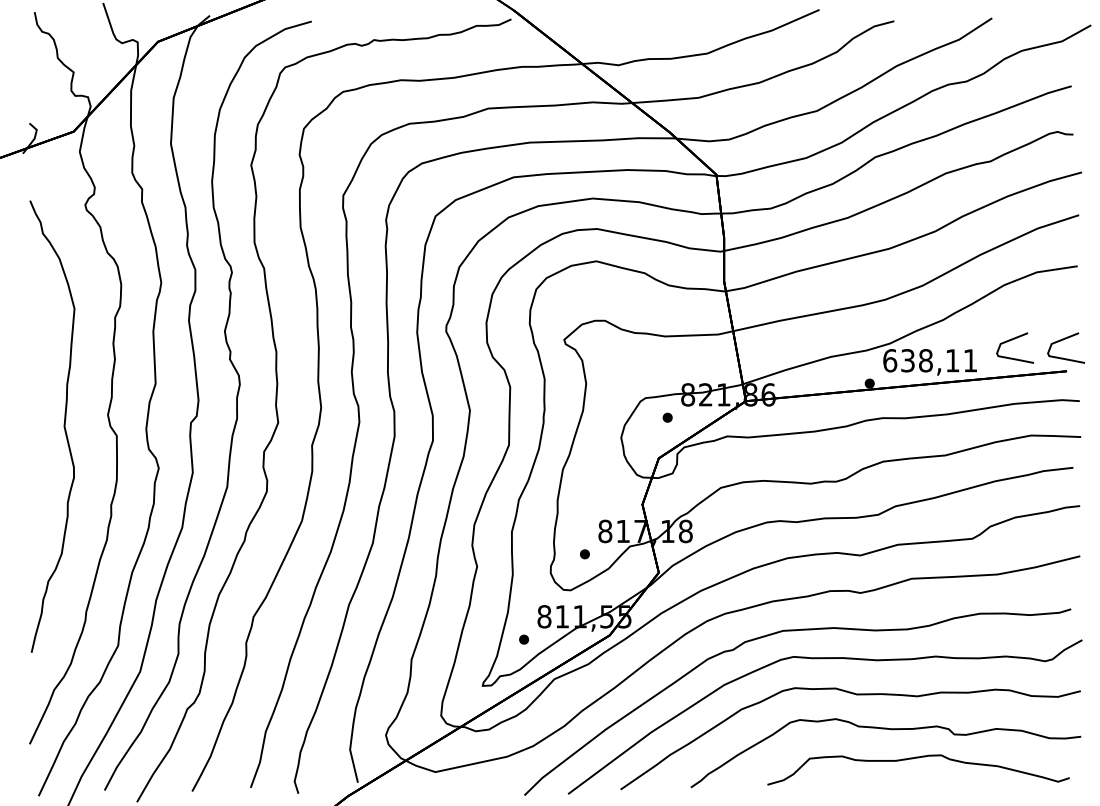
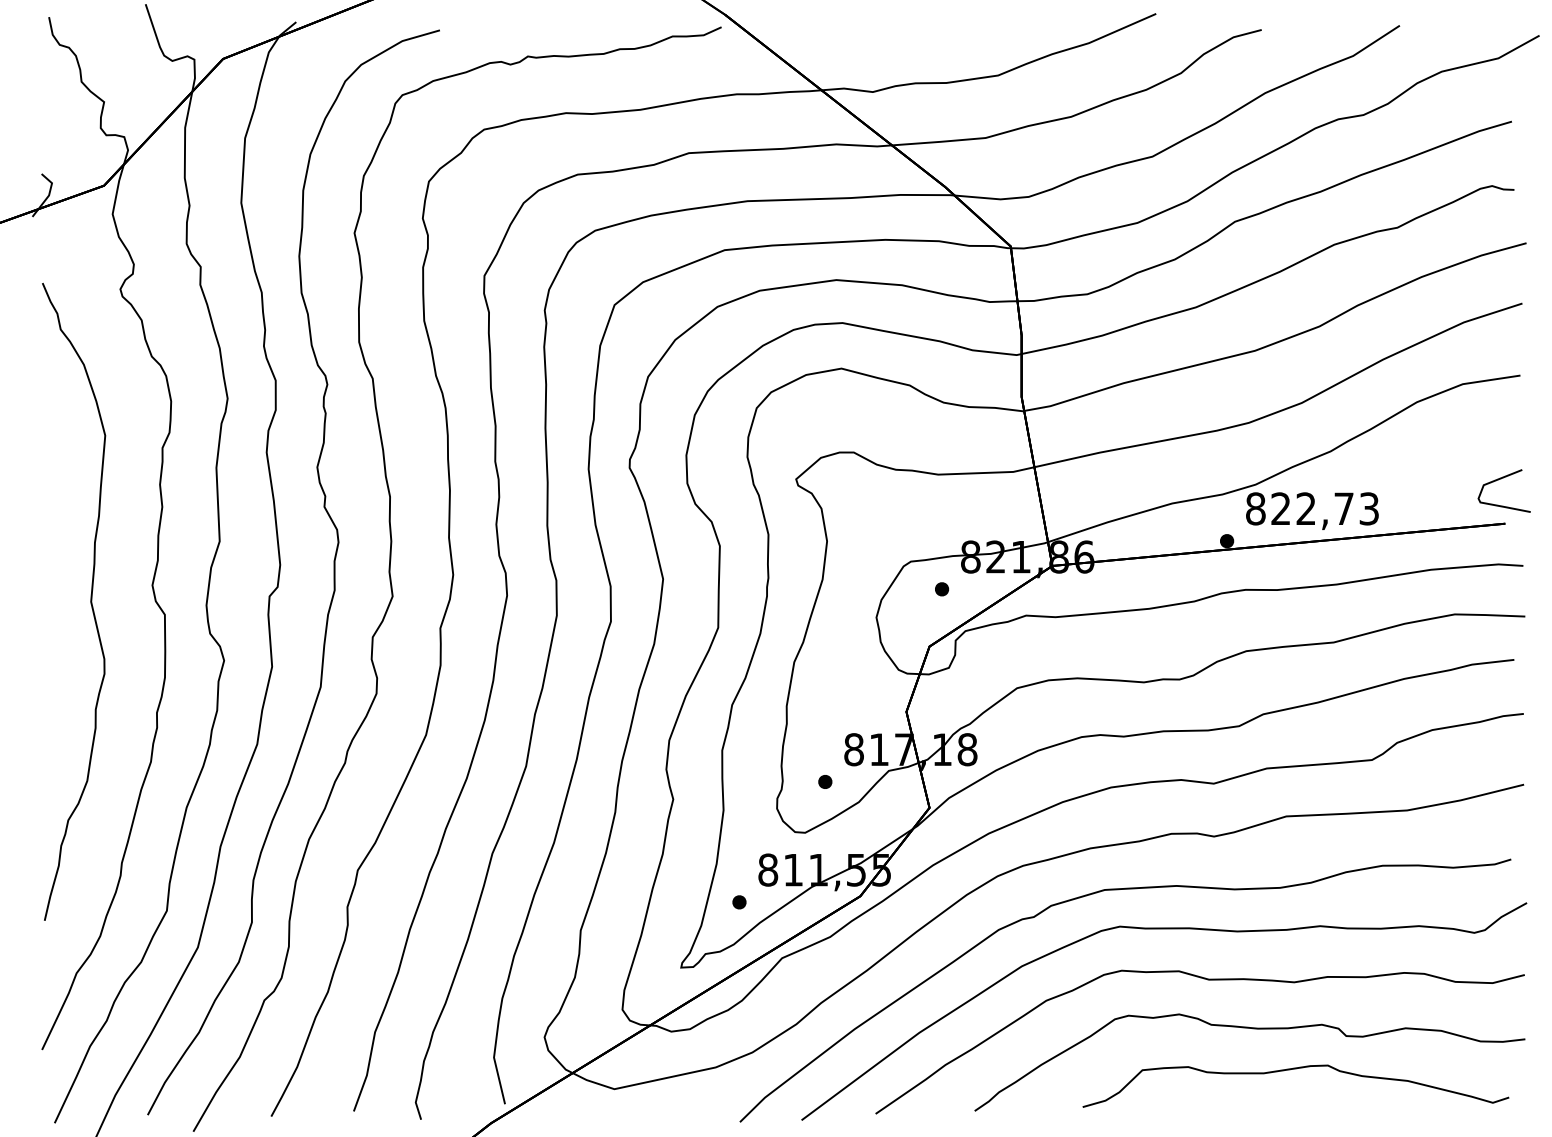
curve: (1012, 340) -> (1428, 480), removed
text: (930, 360) -> (1312, 508), 638,11 -> 822,73

